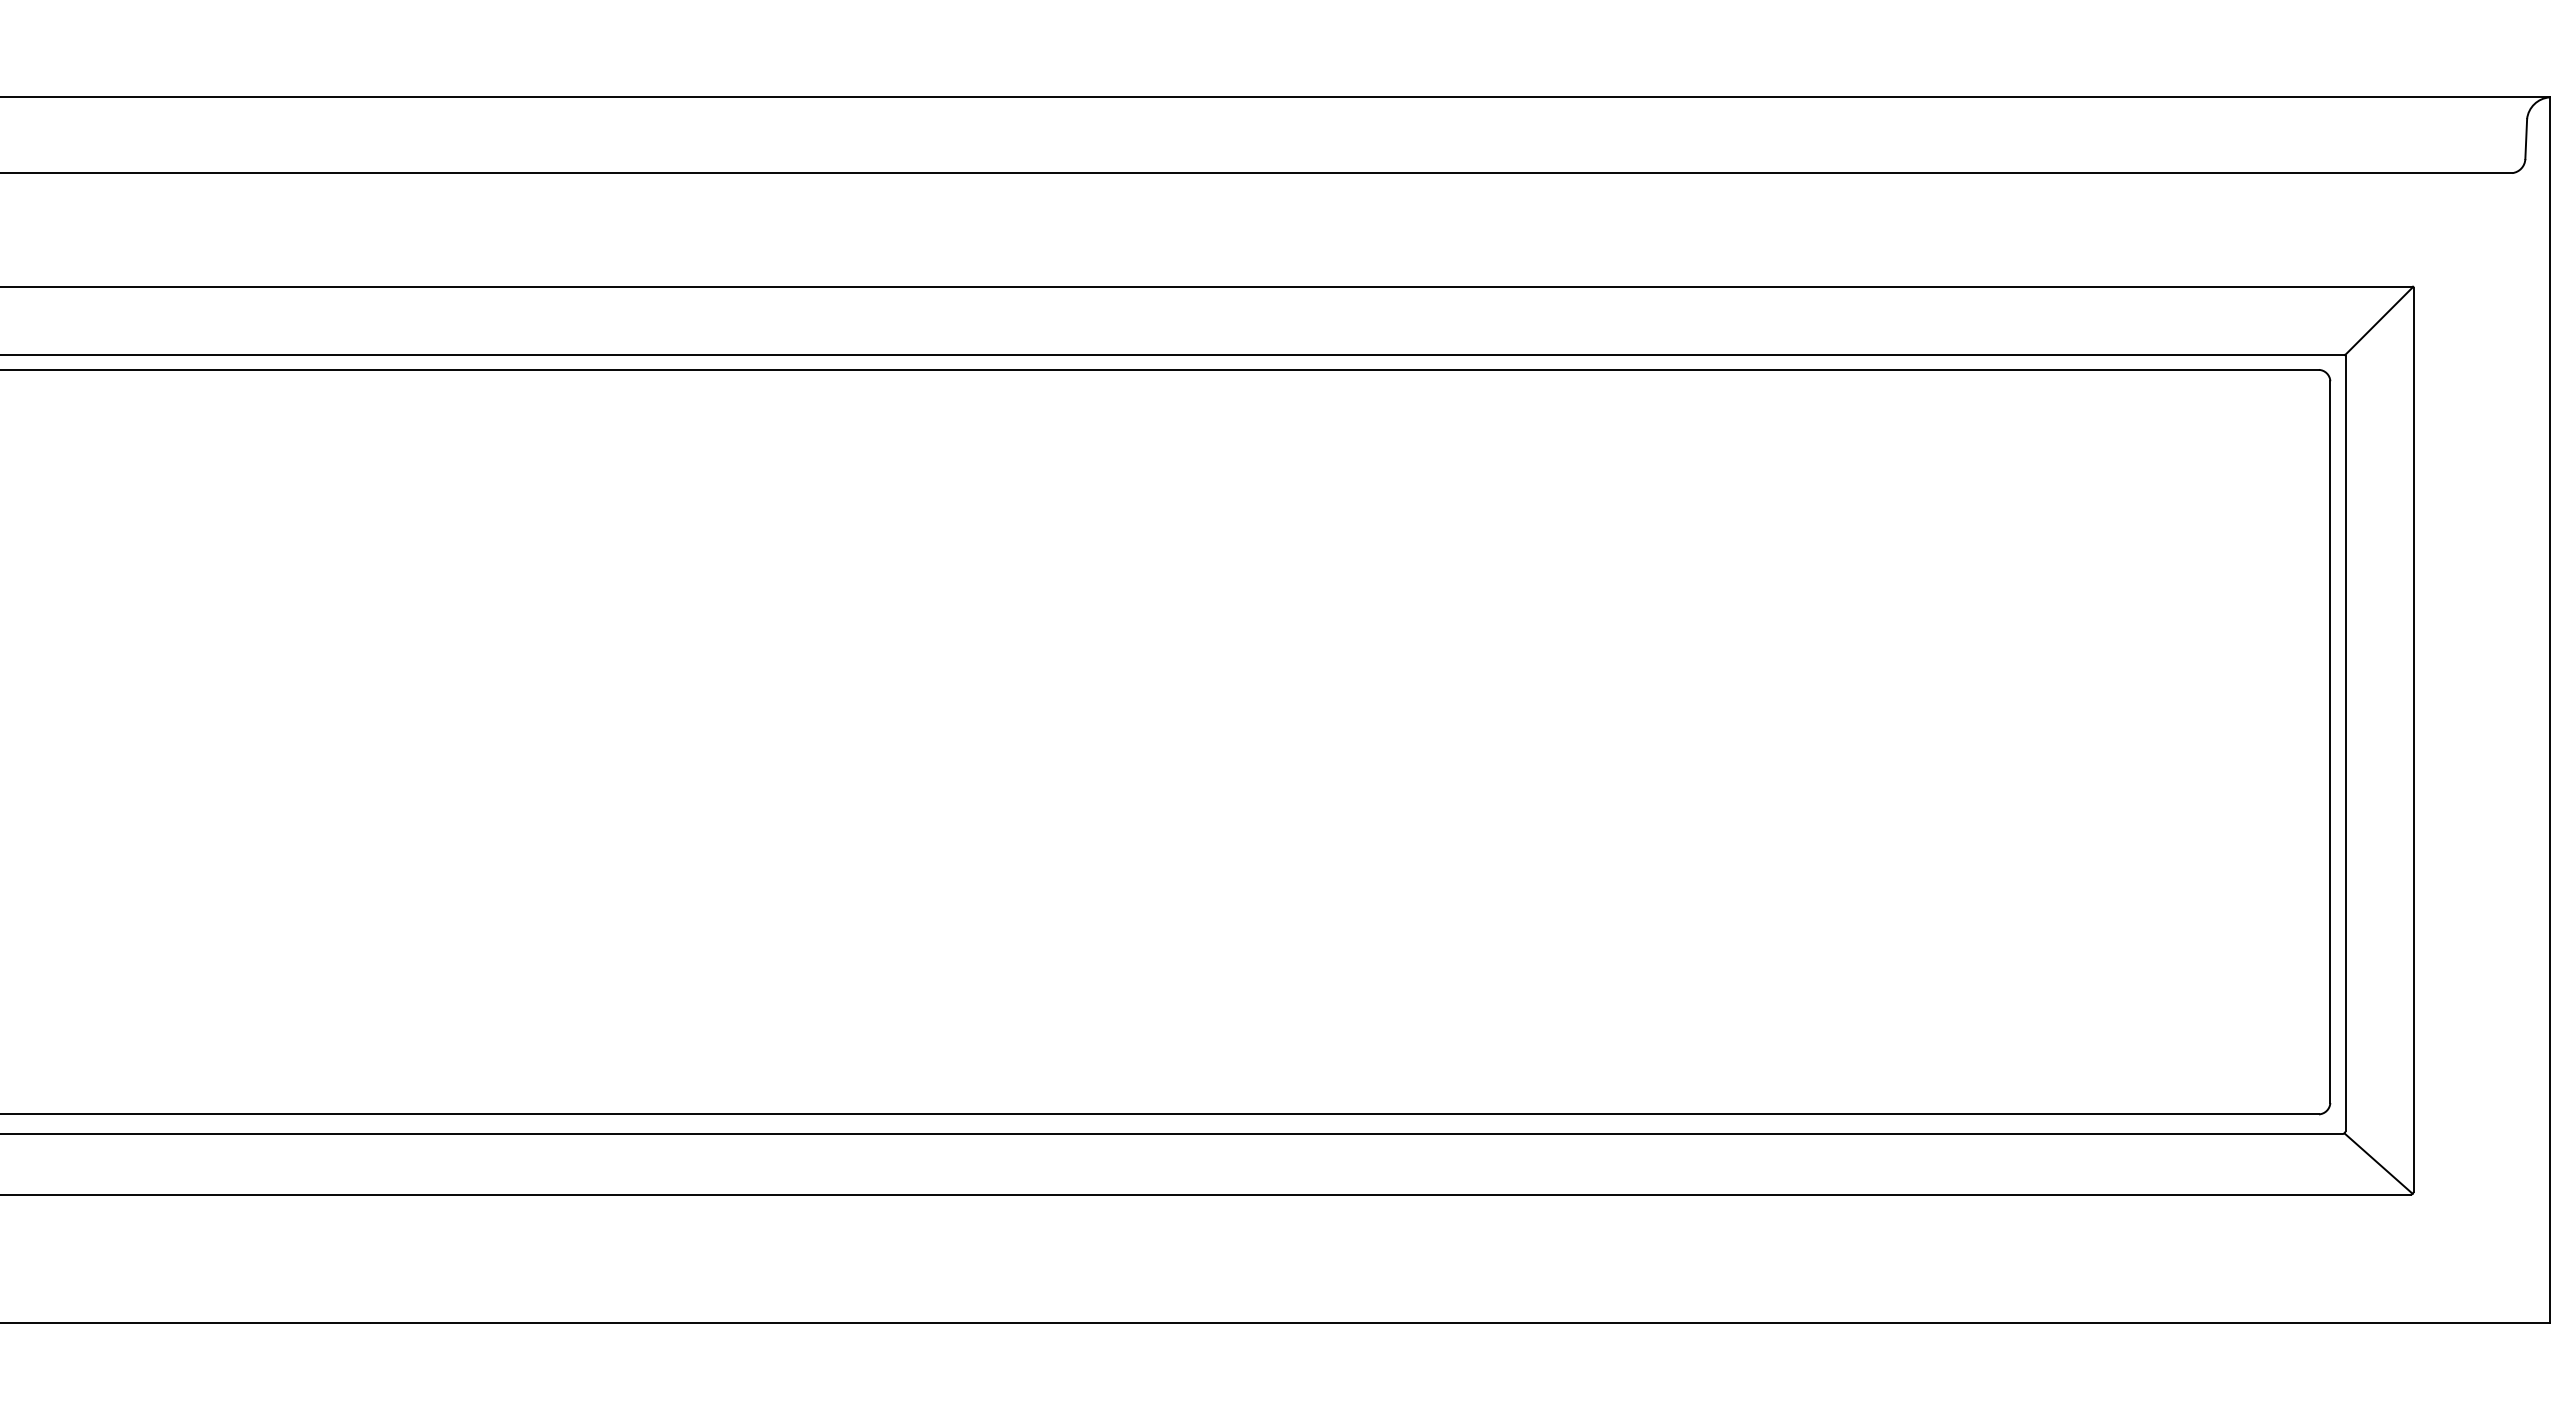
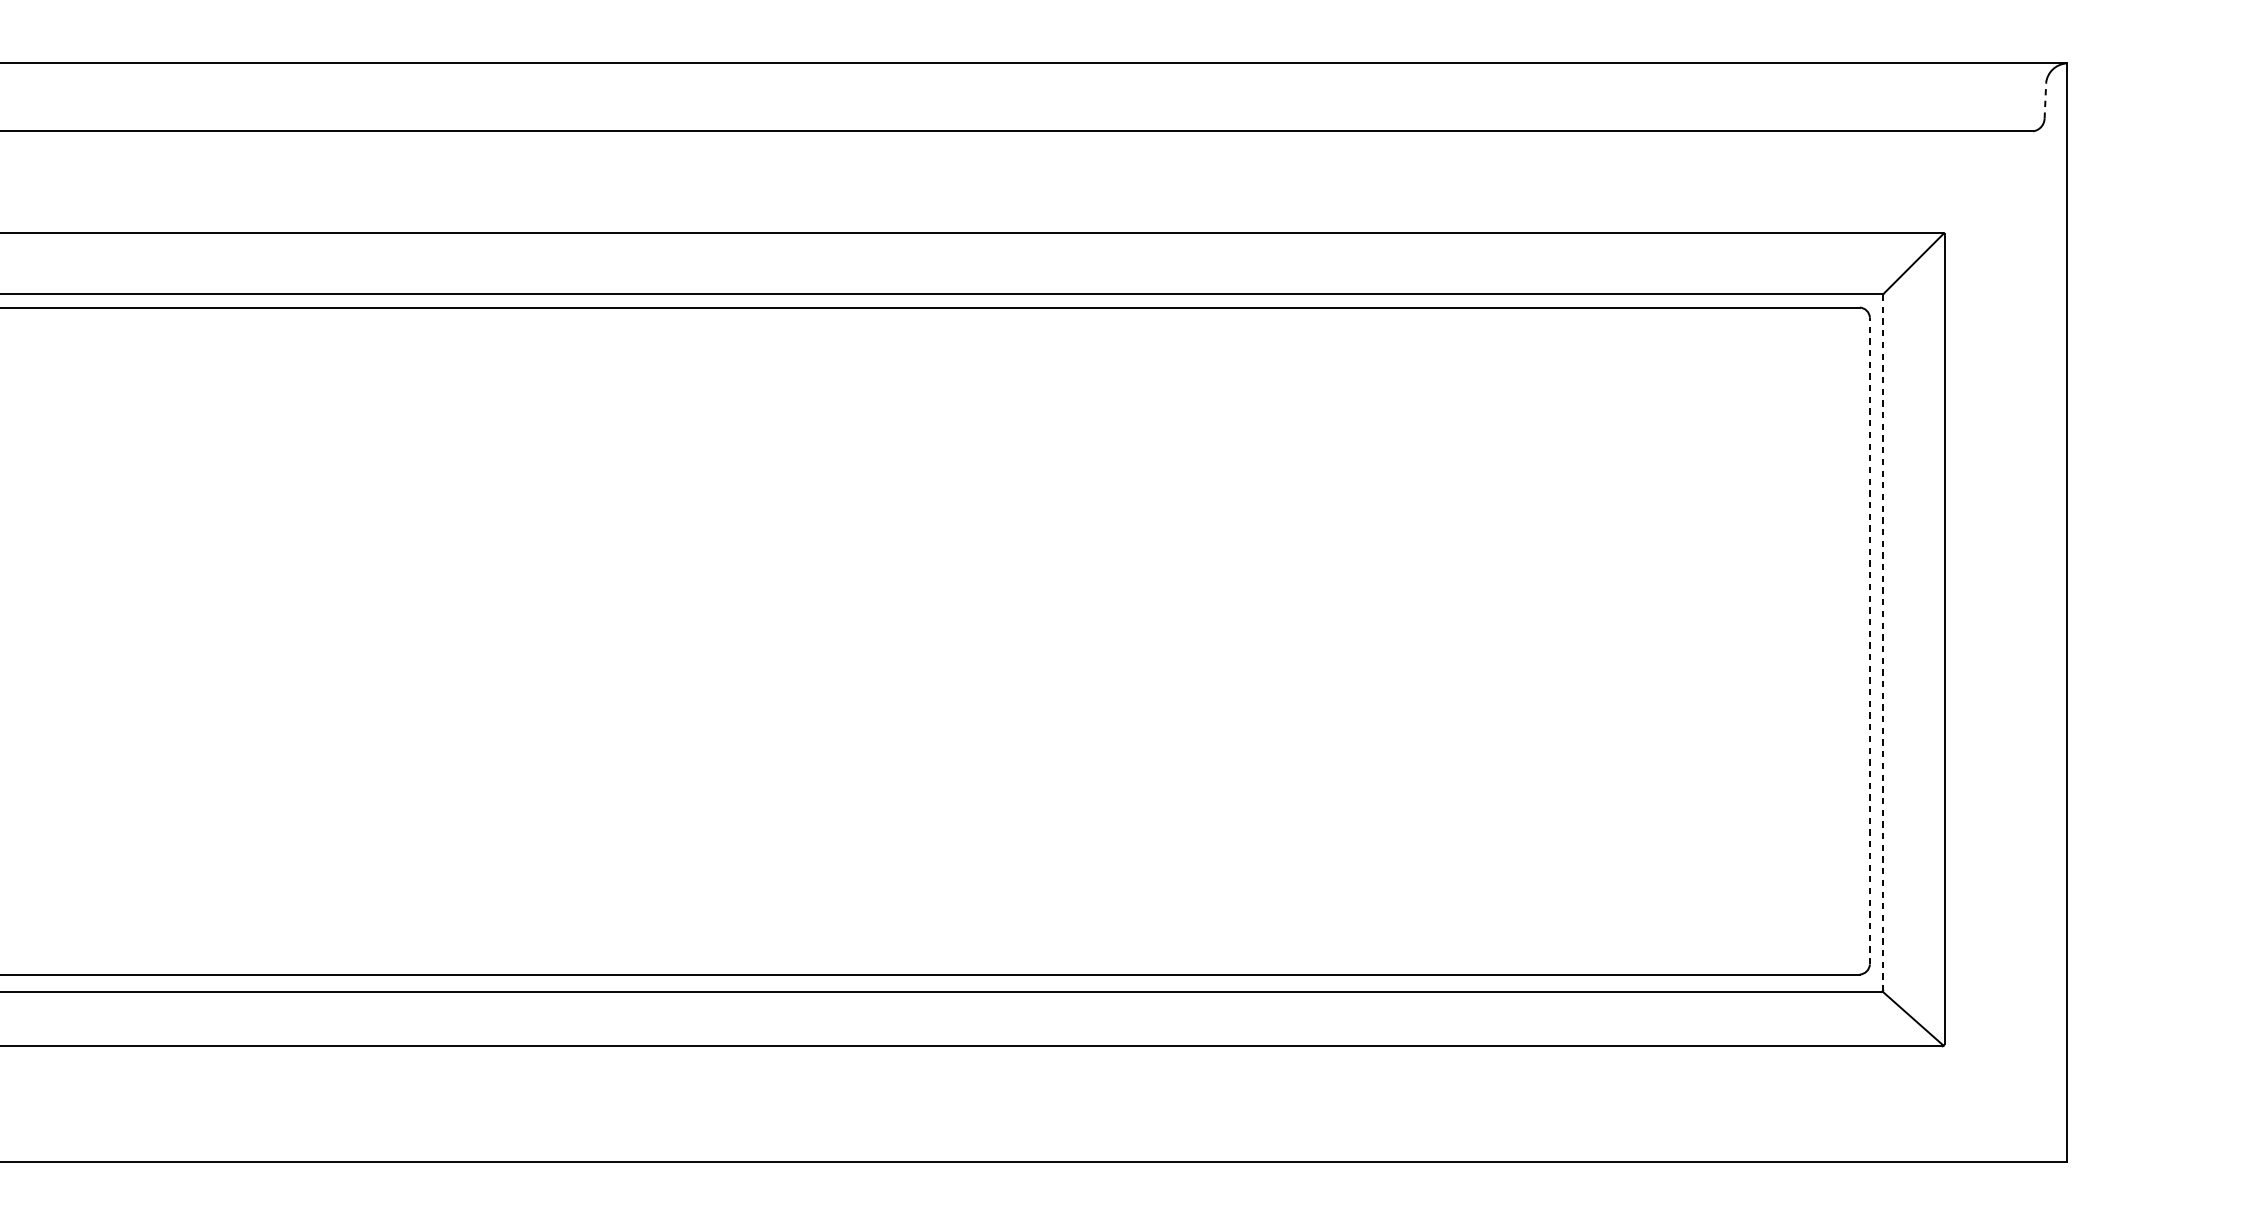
line: (2526, 139) -> (2045, 101), solid -> dashed
line: (2330, 742) -> (1870, 641), solid -> dashed
line: (2345, 743) -> (1883, 642), solid -> dashed

